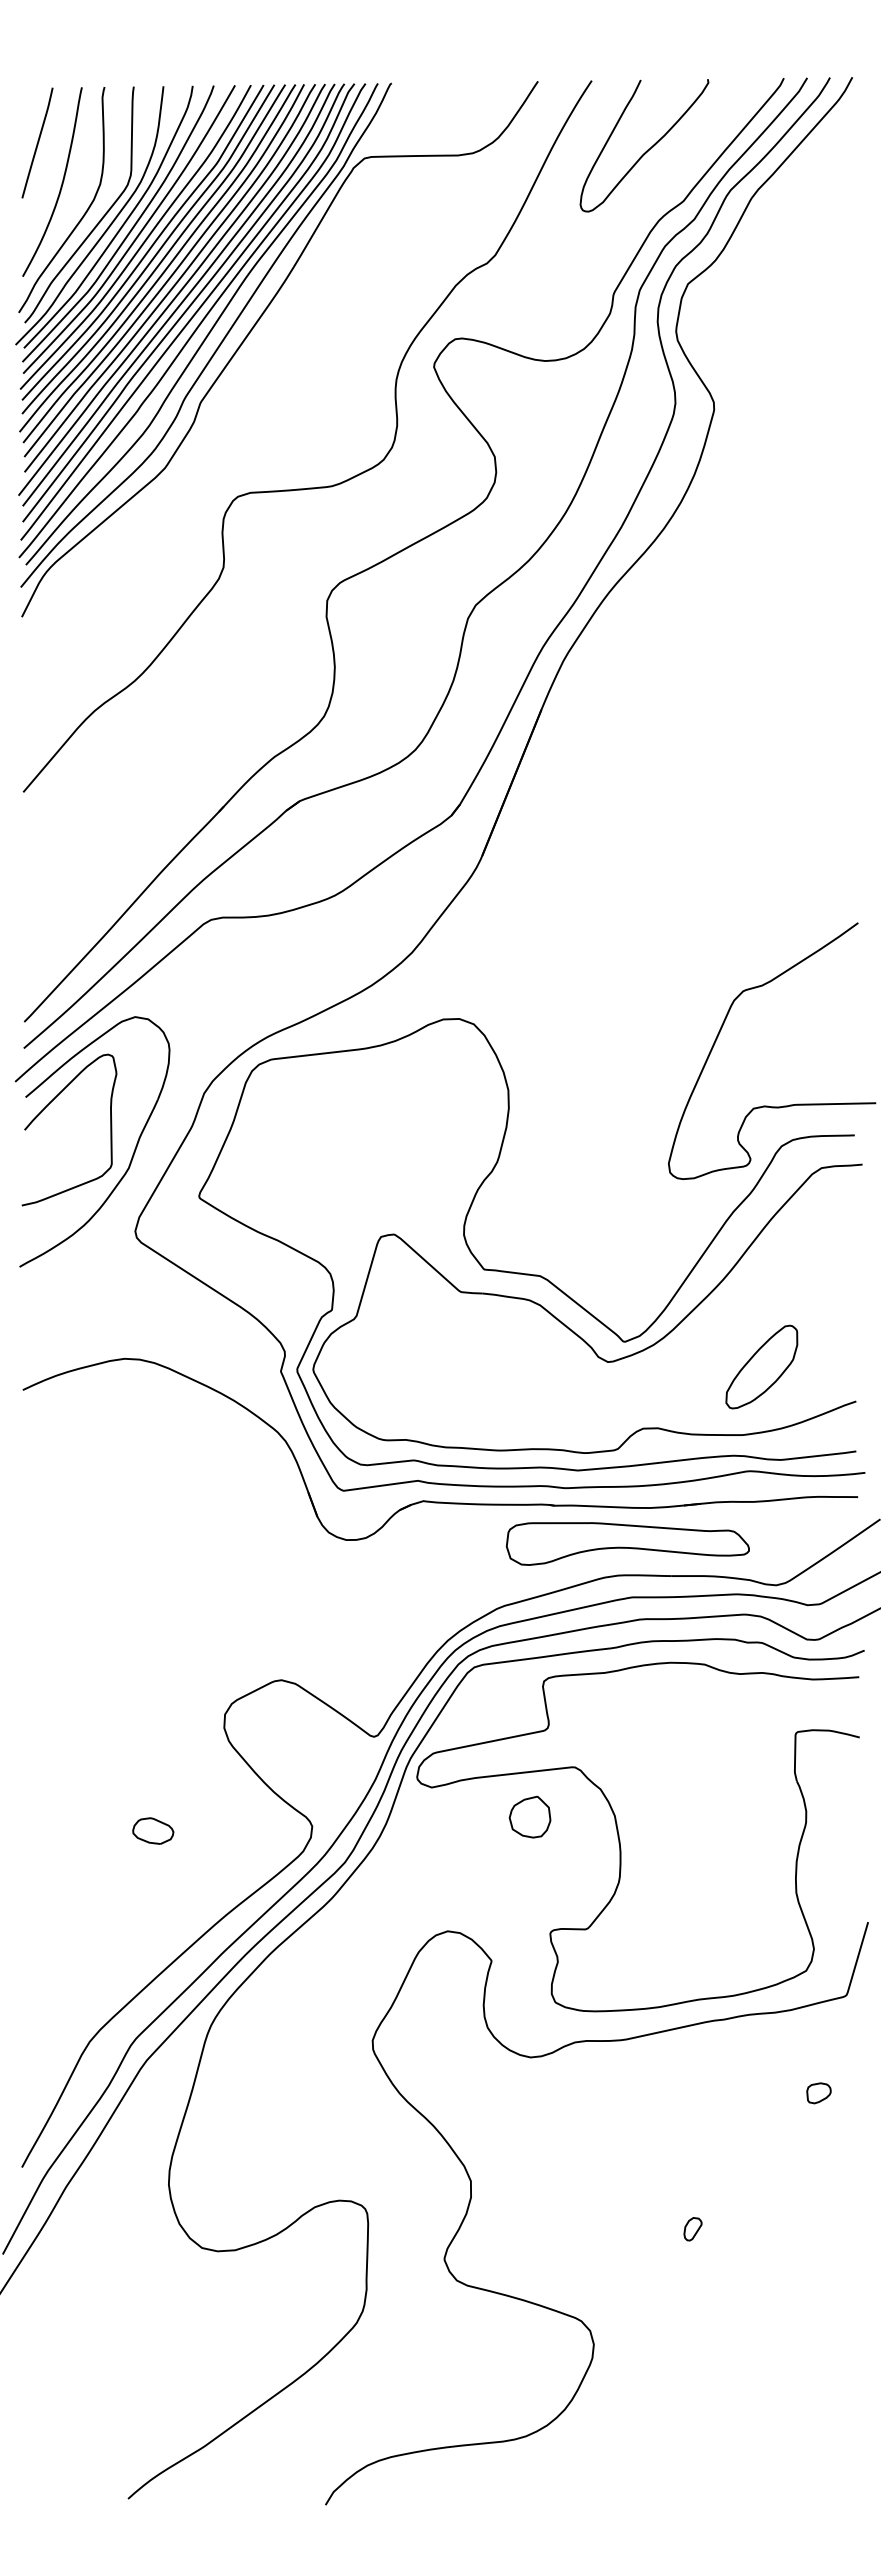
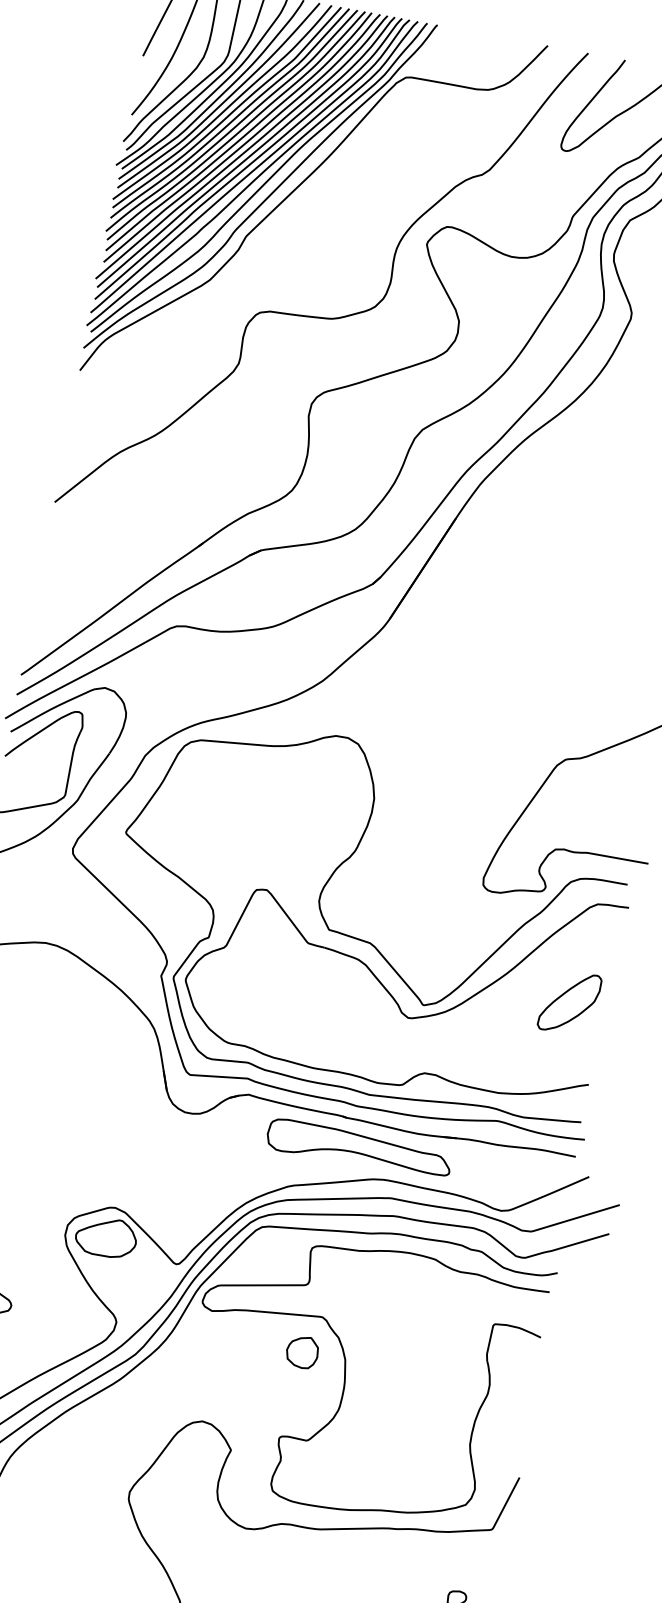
part: (761, 1366) -> (569, 1002), moved
part: (627, 1543) -> (358, 1149), moved
part: (277, 1719) -> (106, 1236), added
part: (529, 1816) -> (302, 1351), moved

